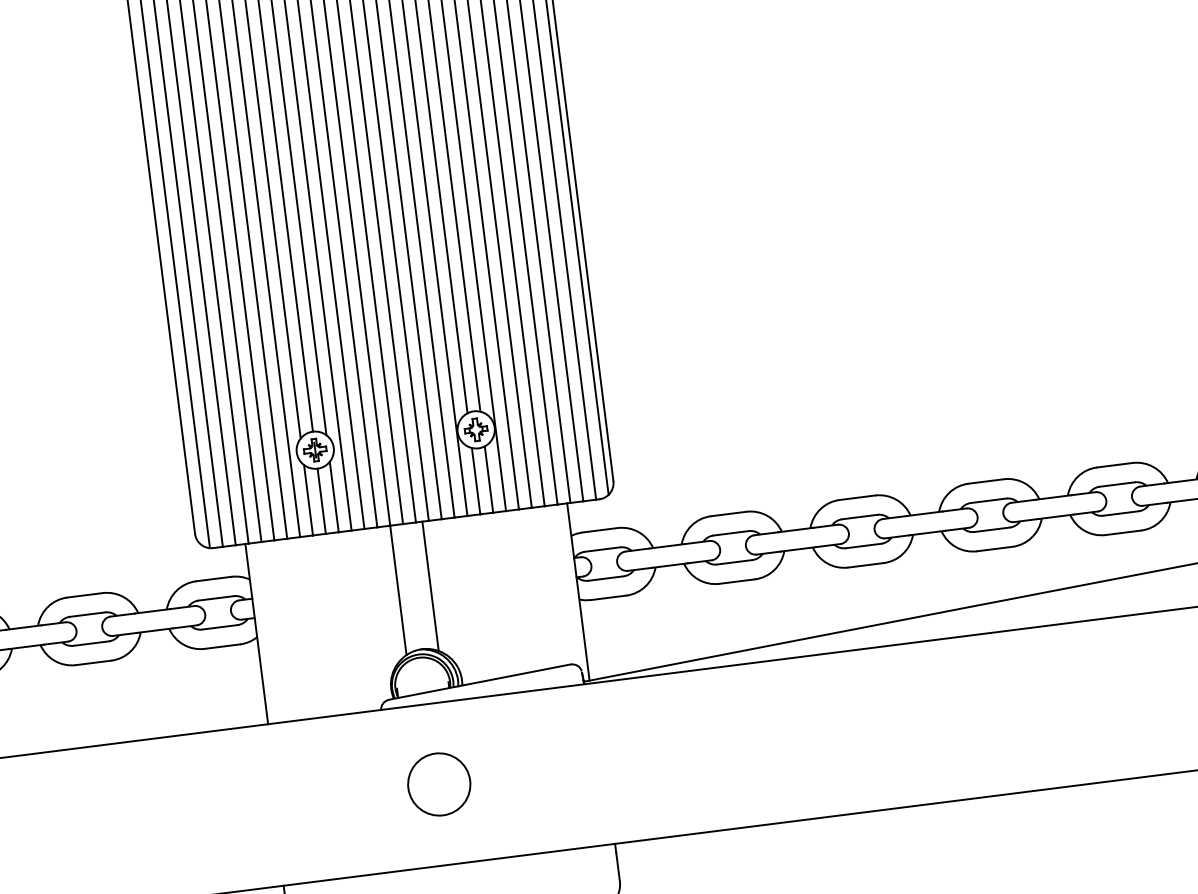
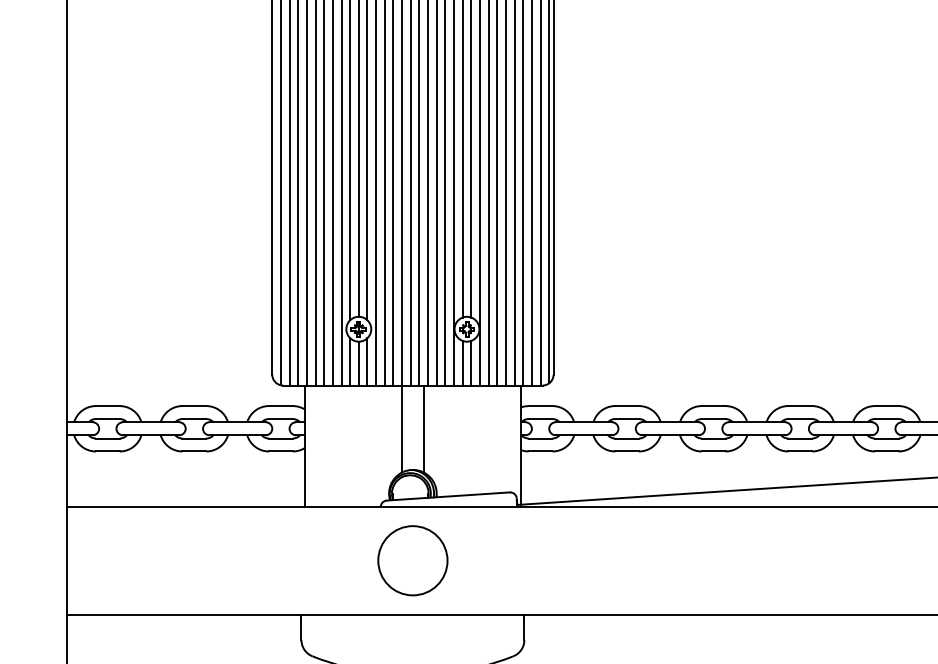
circle: (438, 784) -> (412, 560), size x1.67

